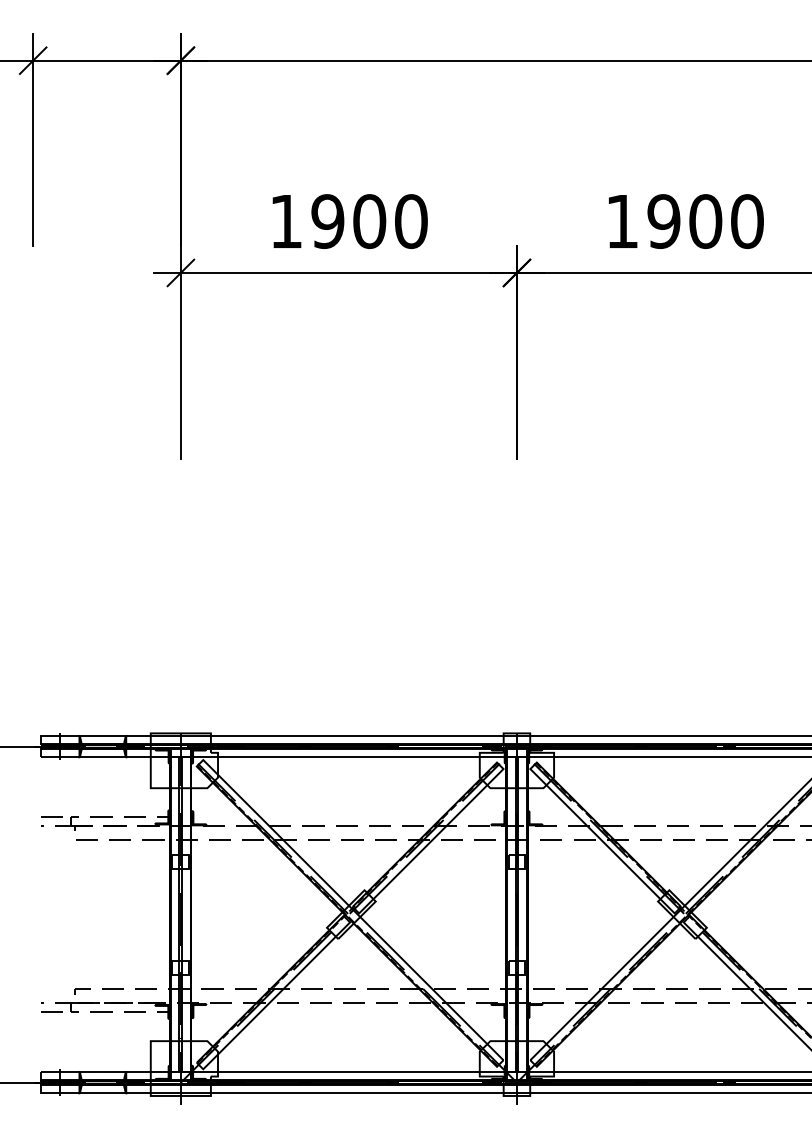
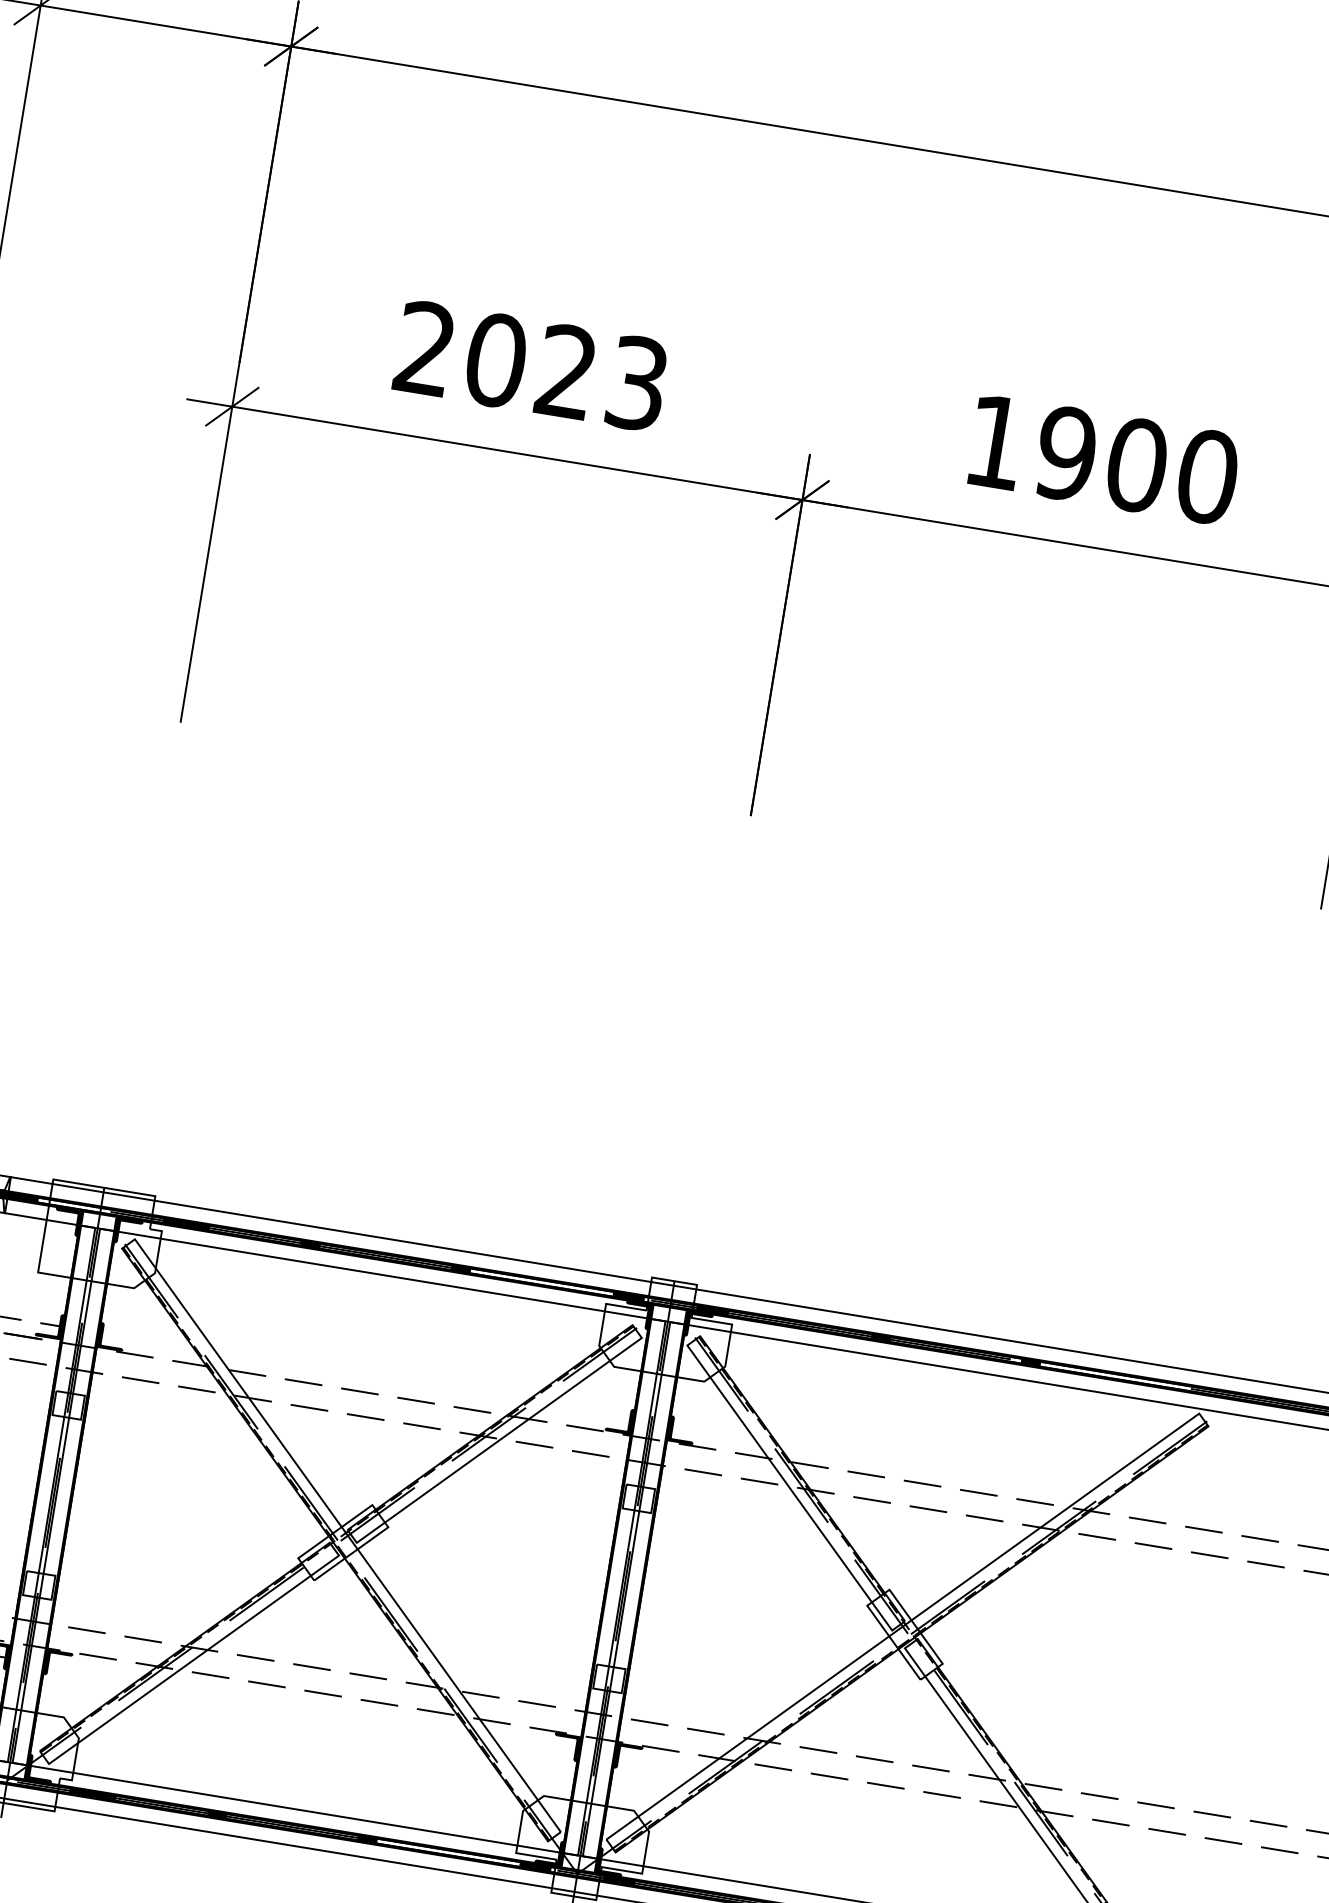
text: (348, 221) -> (530, 365), 1900 -> 2023

